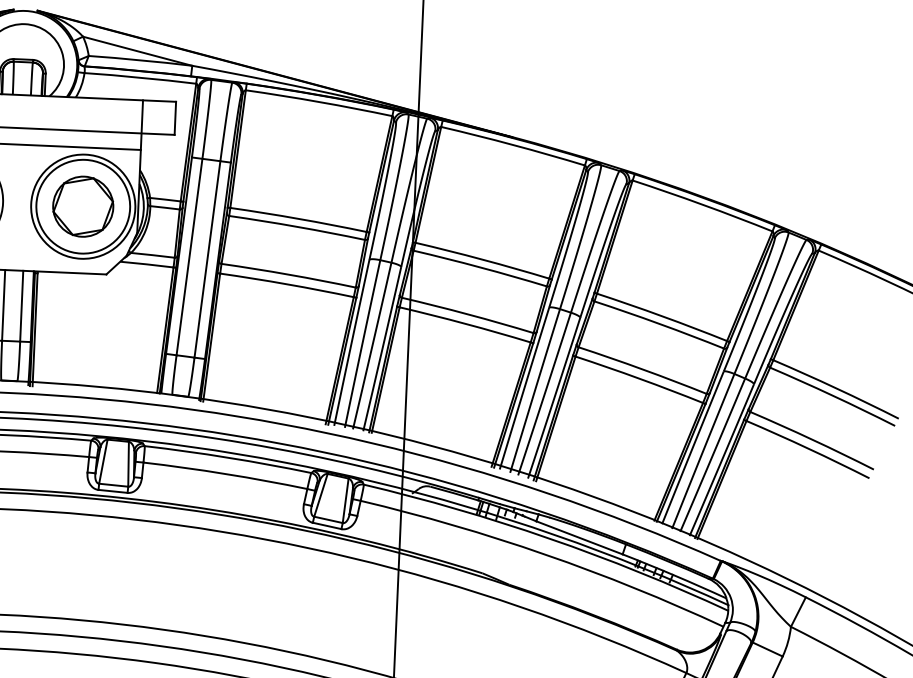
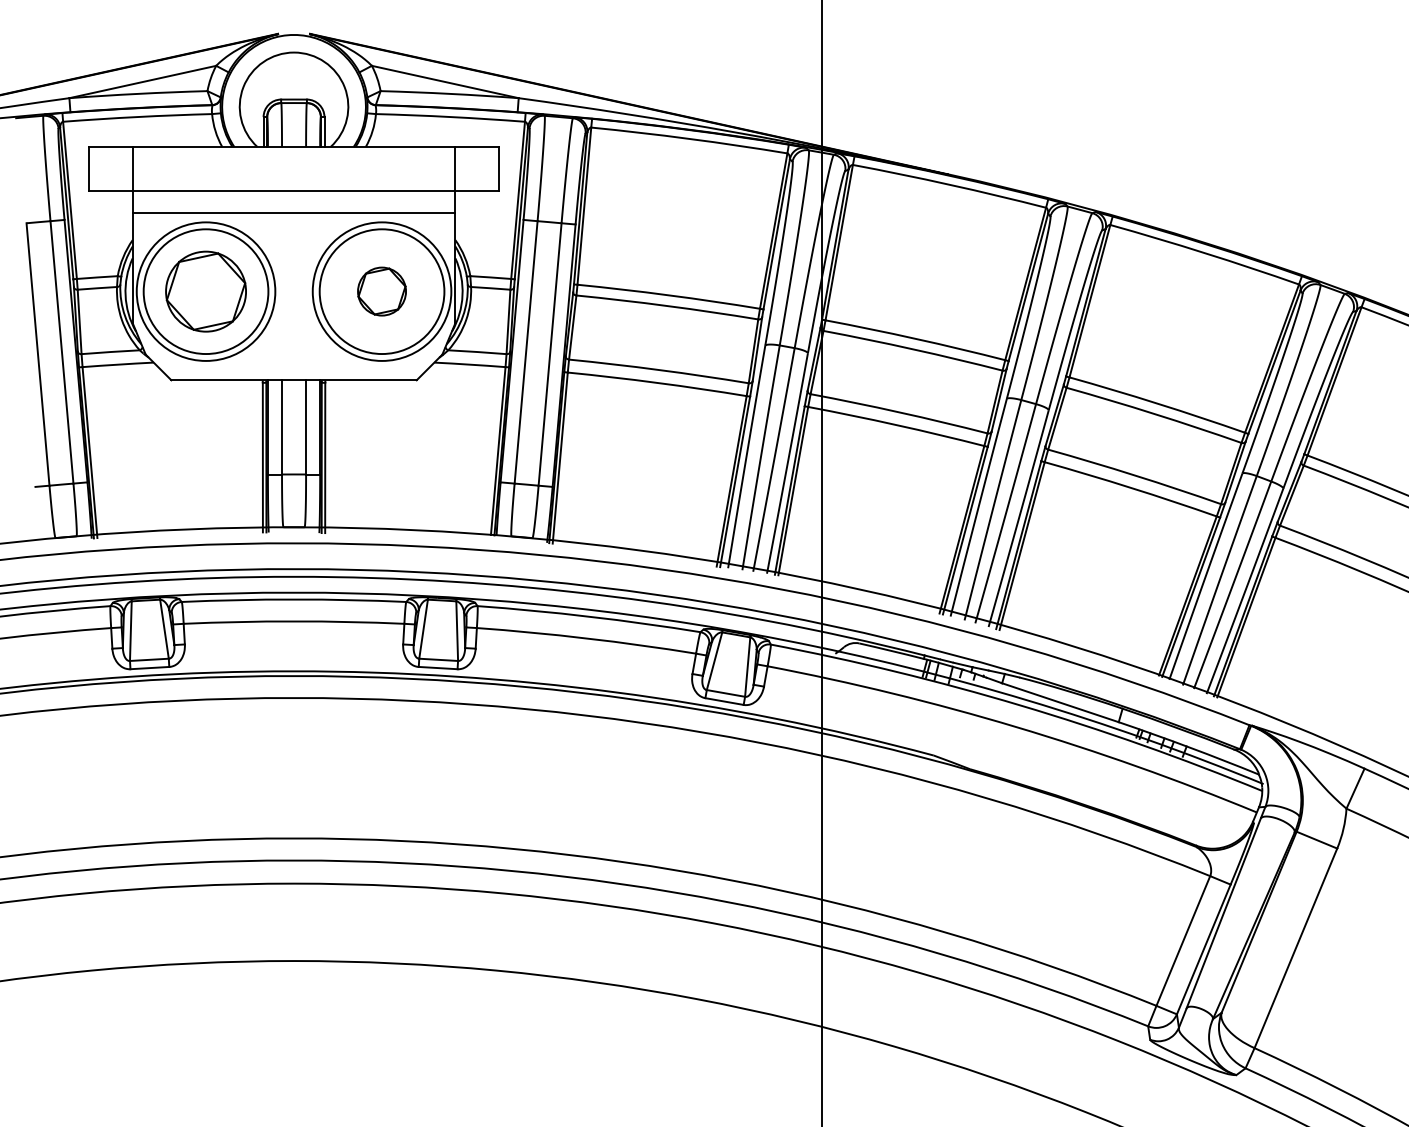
part: (82, 206) -> (381, 291), size x0.6

